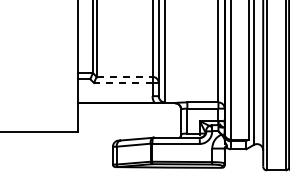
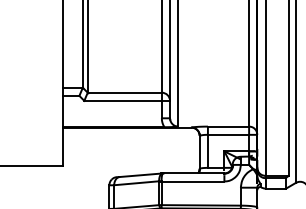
line: (124, 76) -> (124, 92), dashed -> solid
line: (122, 83) -> (122, 101), dashed -> solid

